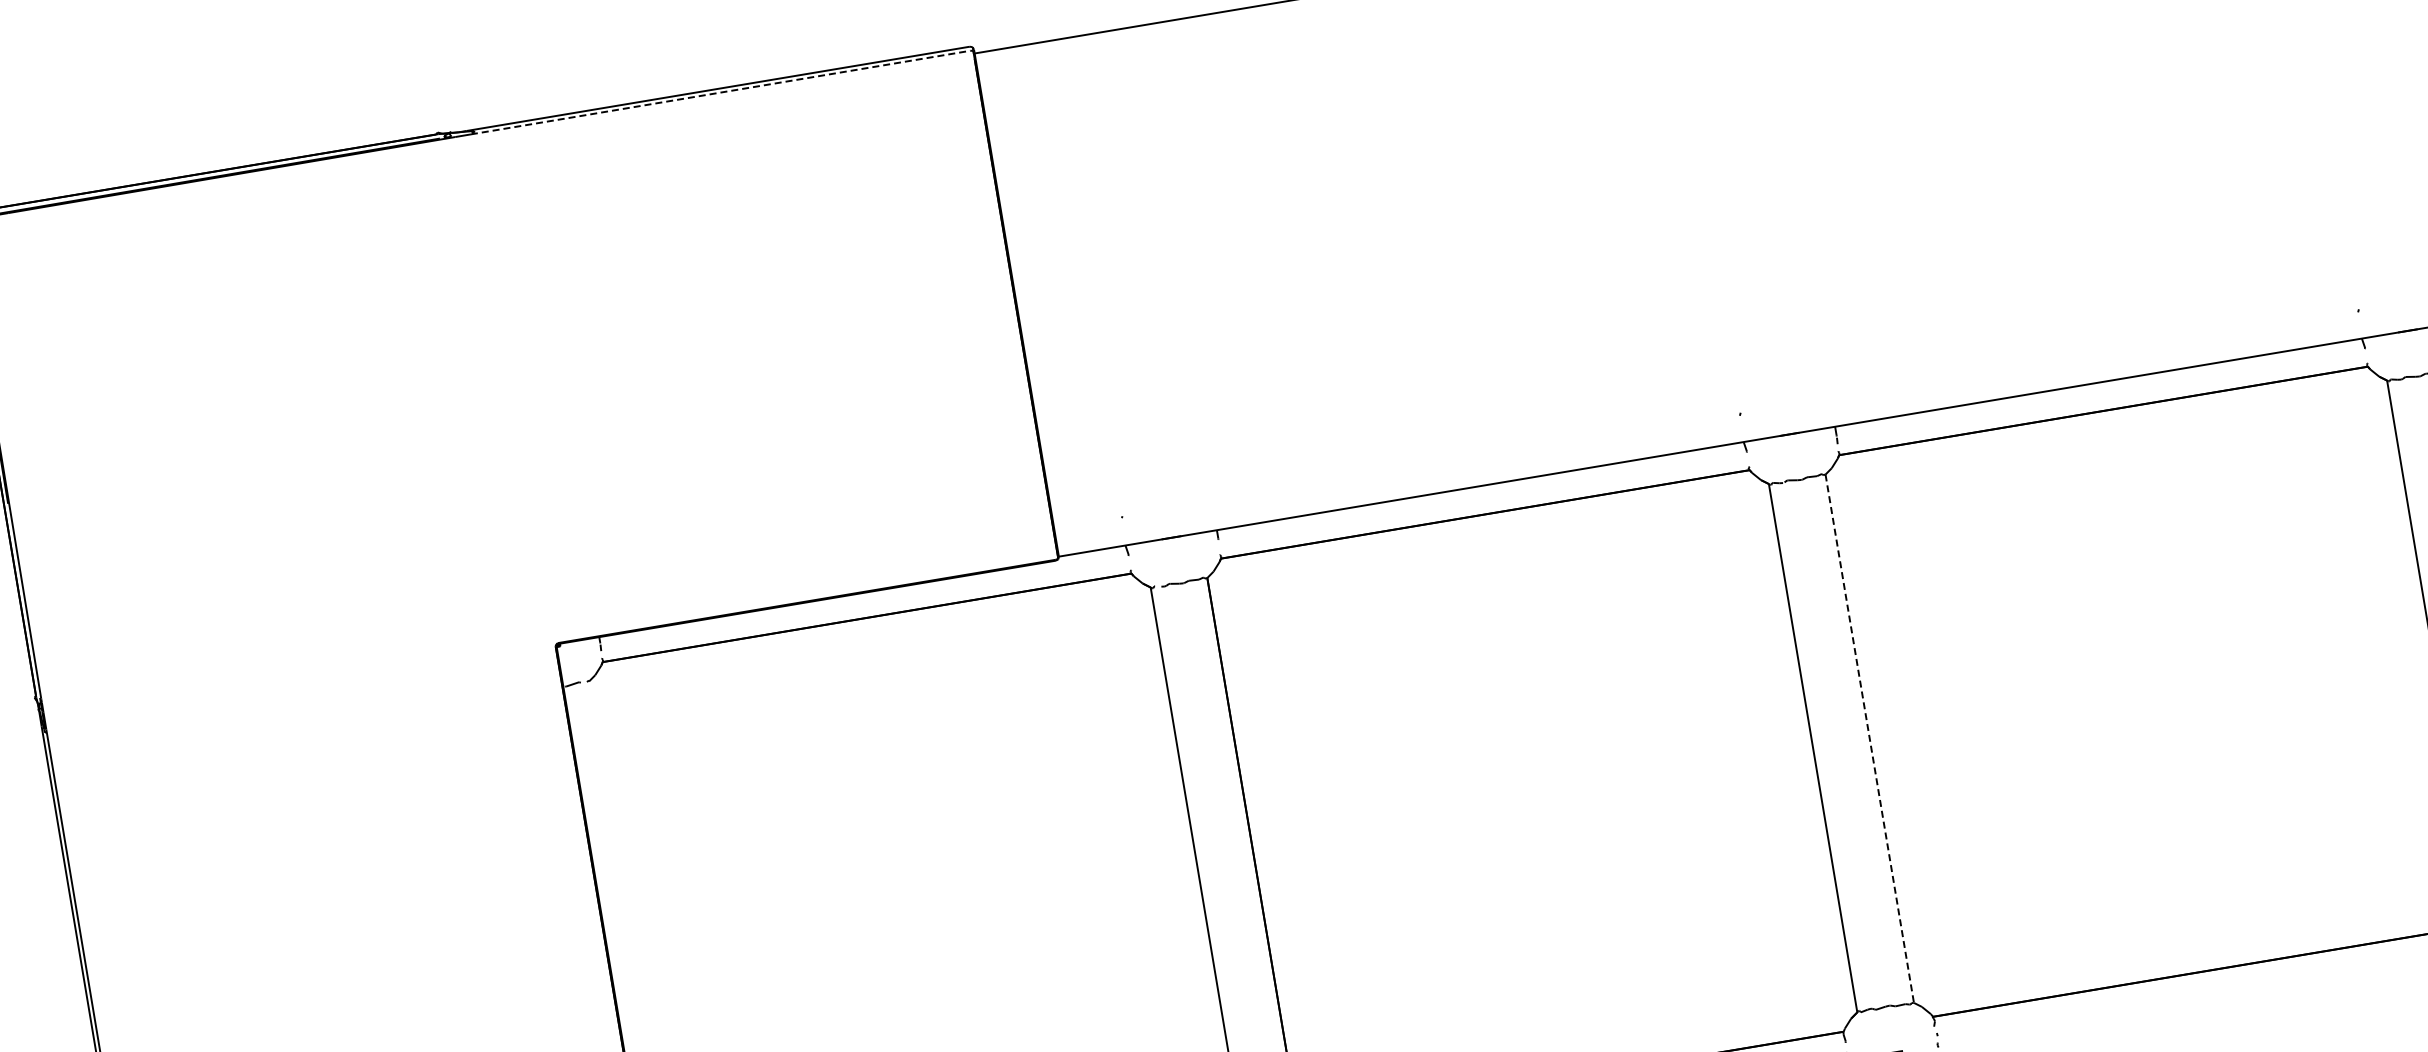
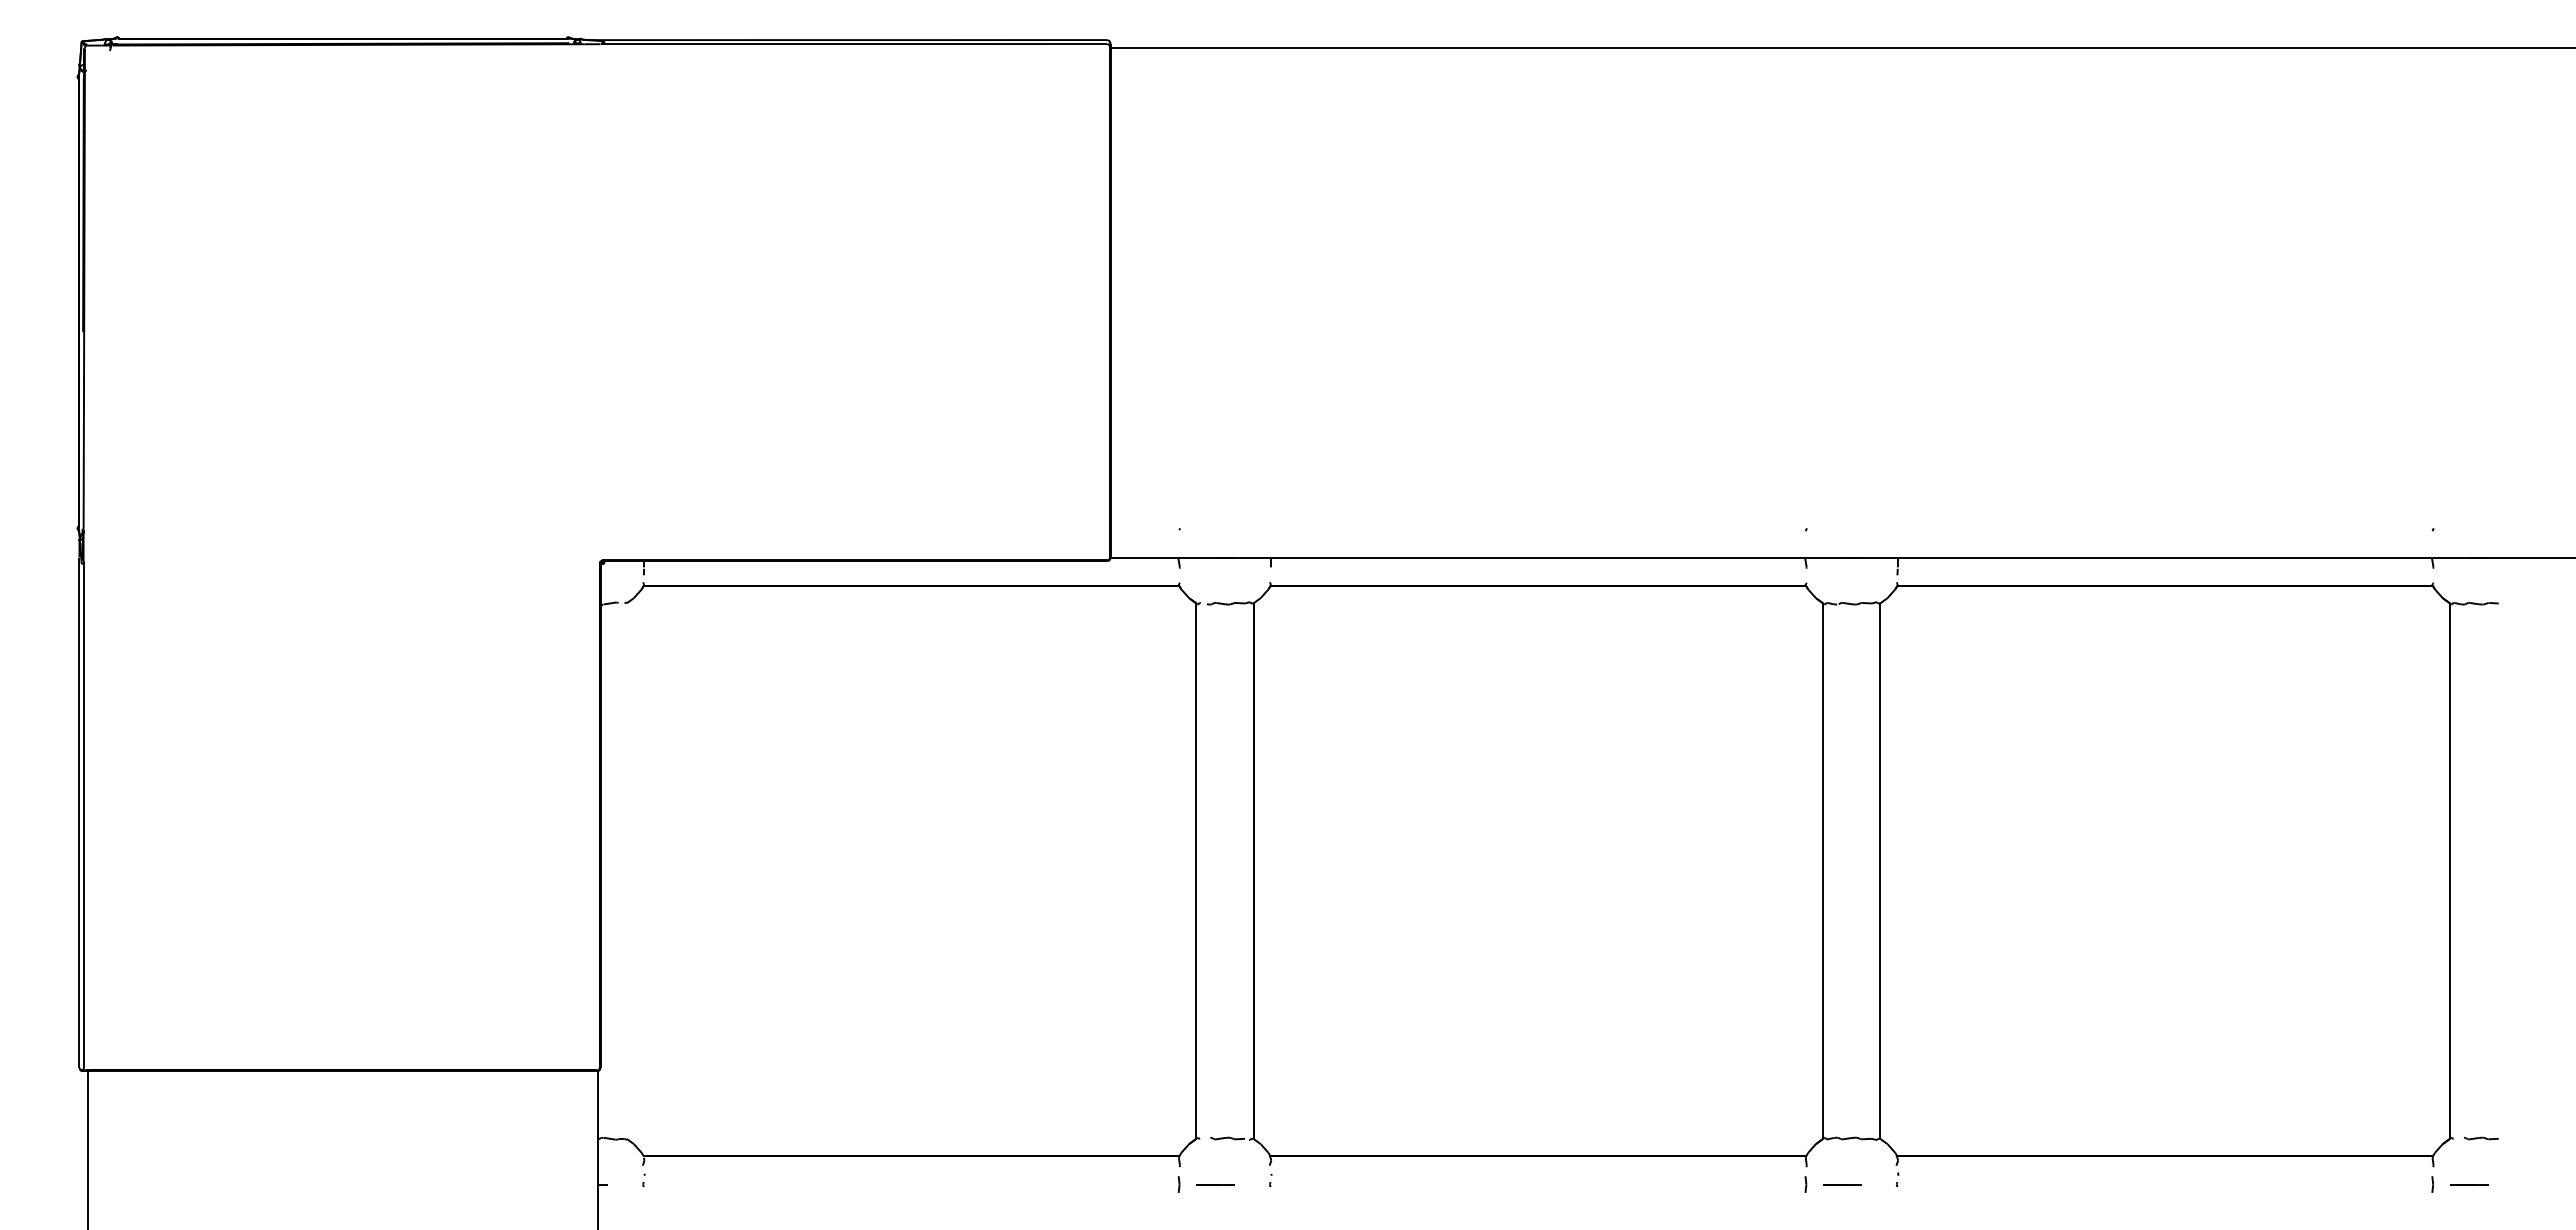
line: (721, 92) -> (854, 44), dashed -> solid
line: (1869, 739) -> (1880, 871), dashed -> solid

